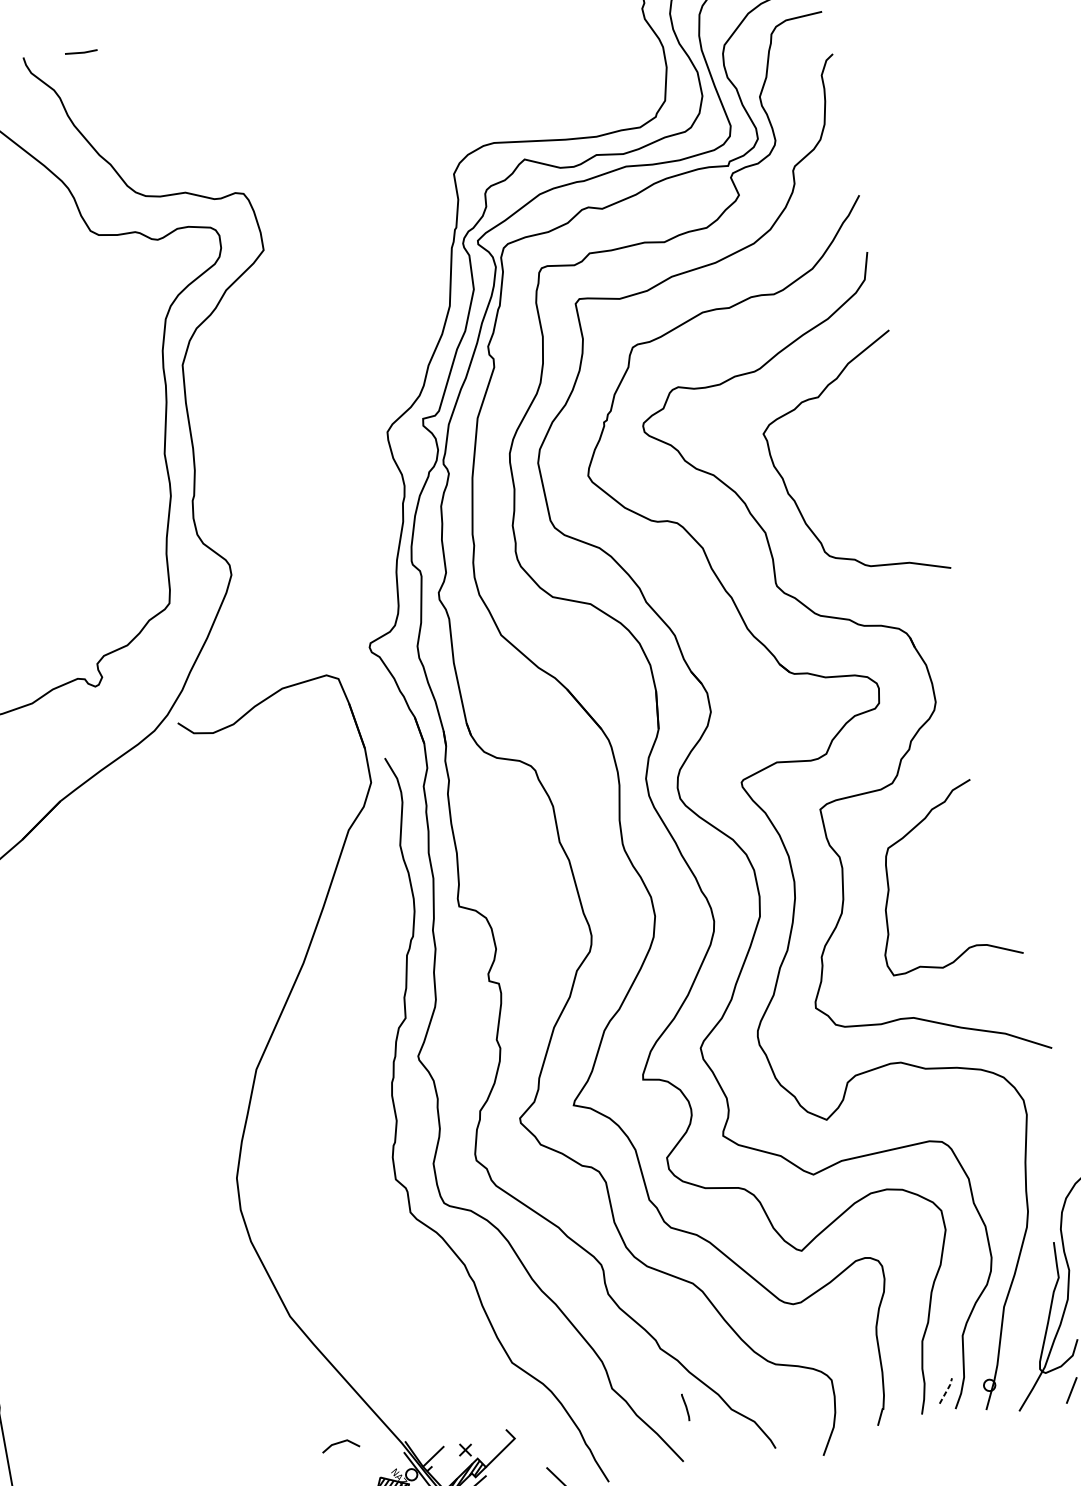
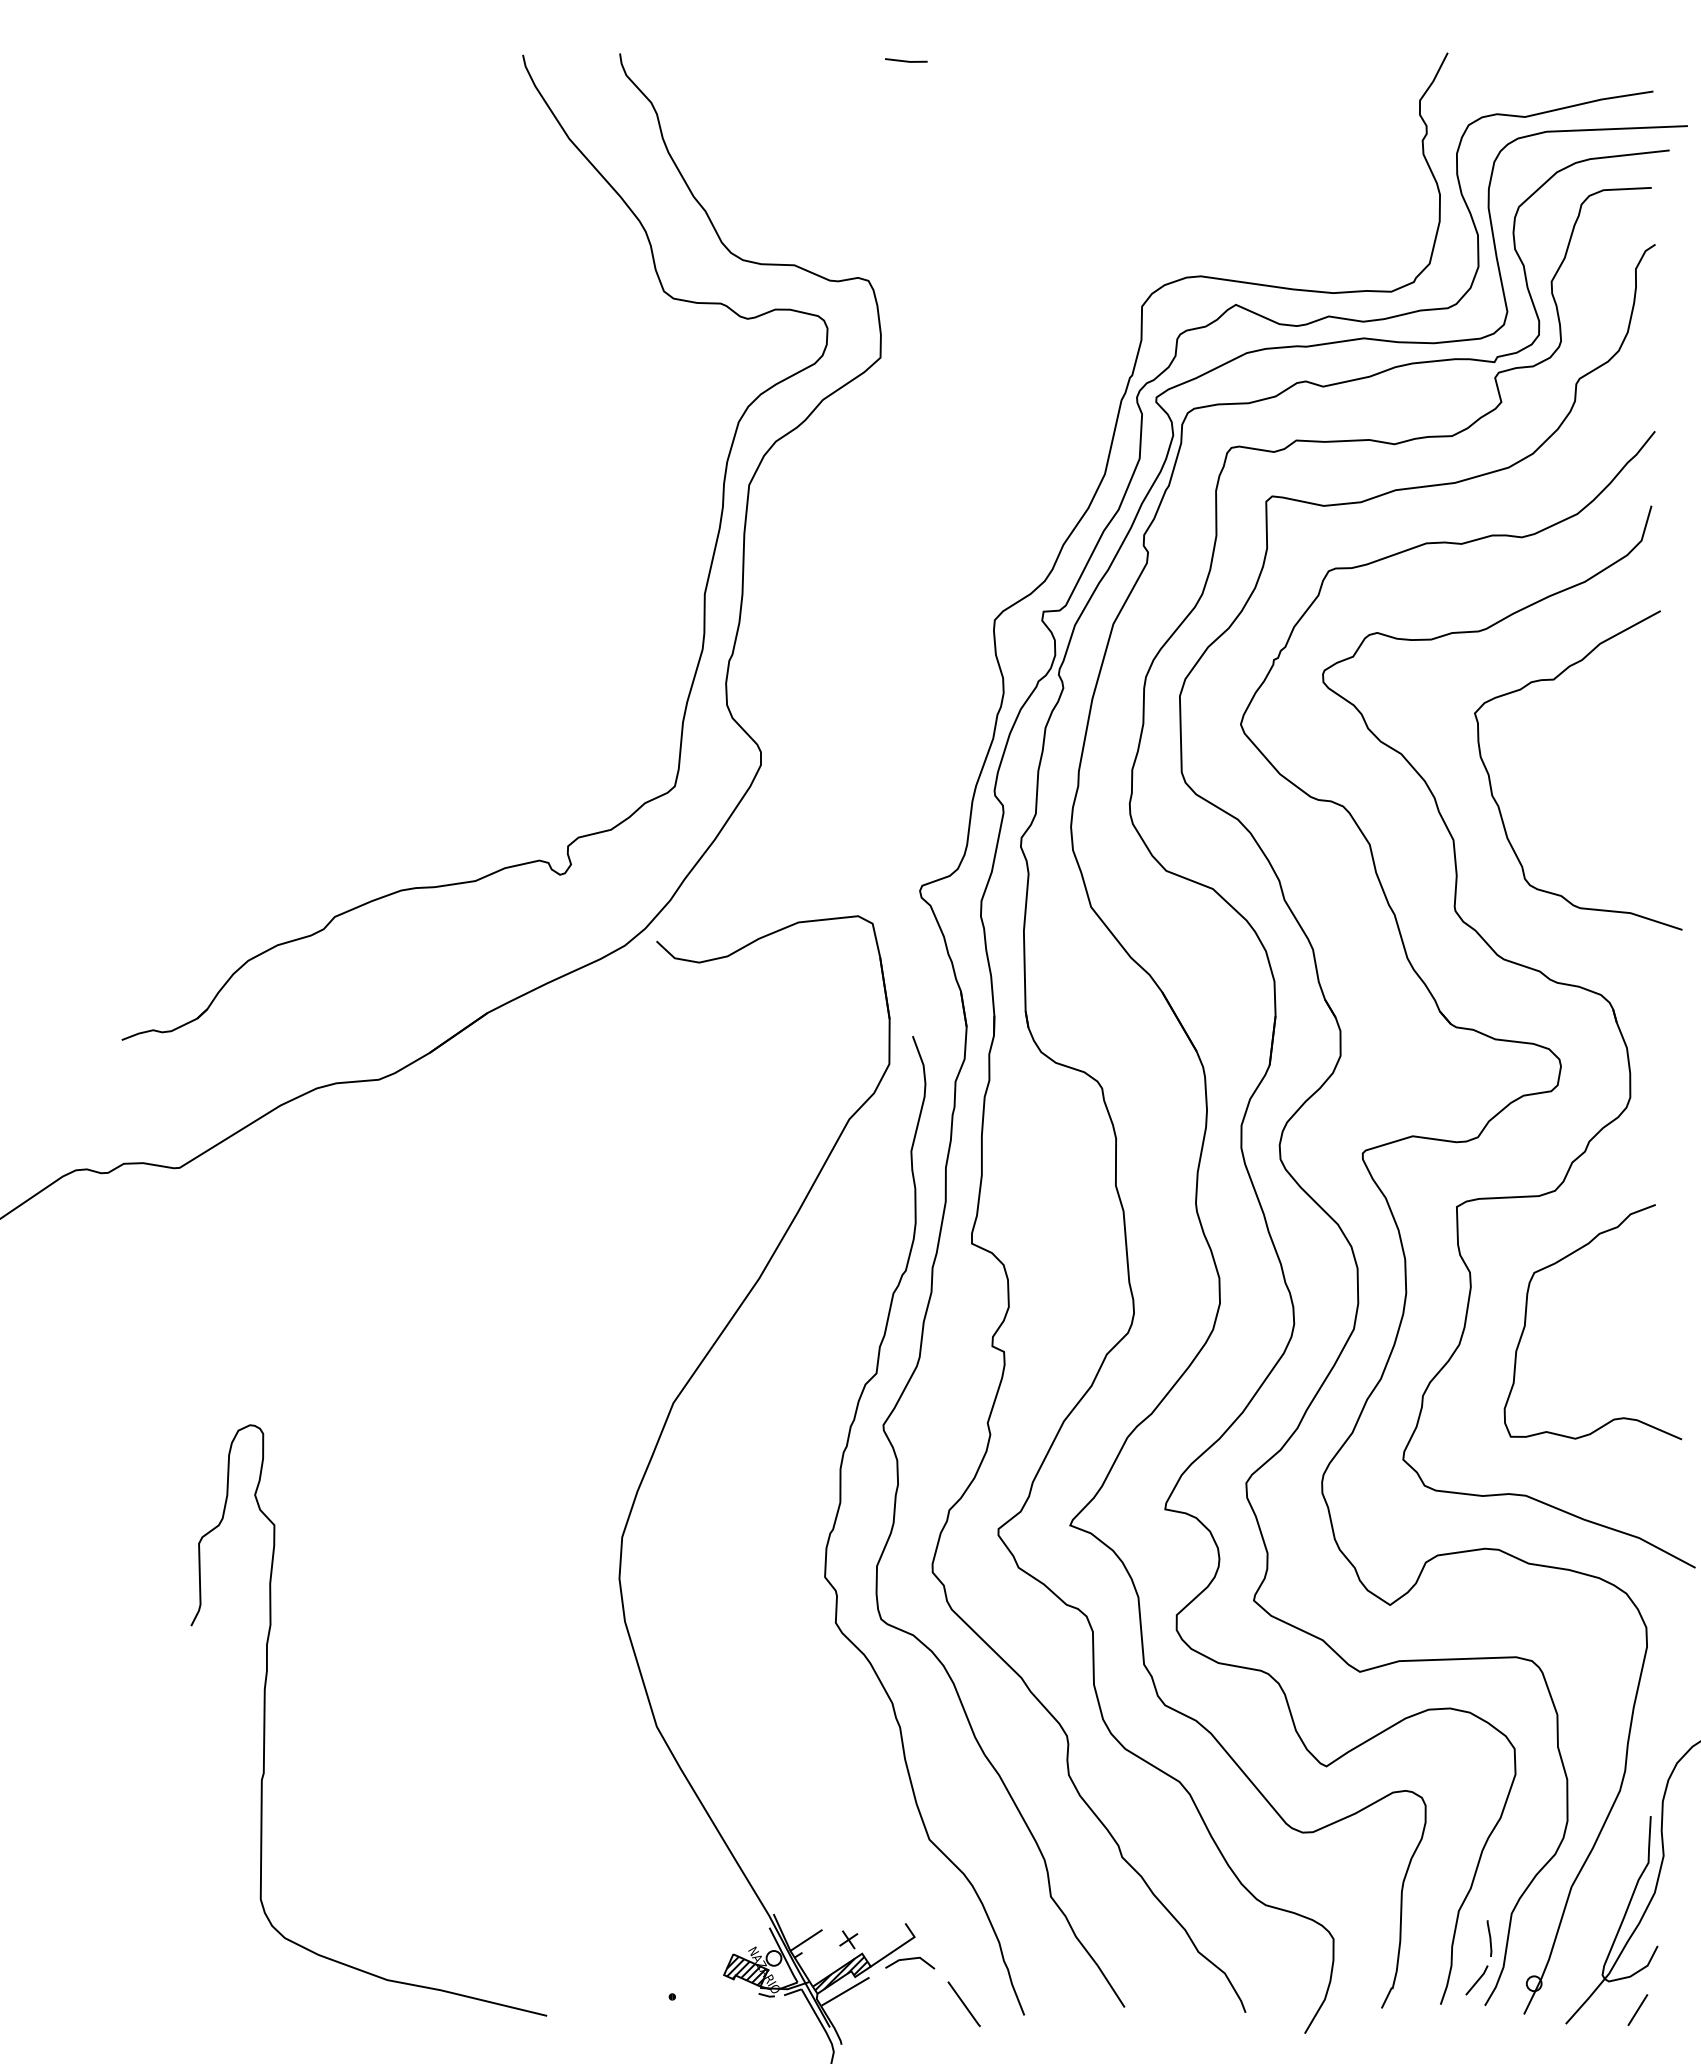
line: (81, 52) -> (906, 60), moved
line: (947, 1390) -> (1478, 1980), dashed -> solid
line: (685, 1407) -> (1489, 1938), moved
line: (340, 1442) -> (910, 1959), moved

